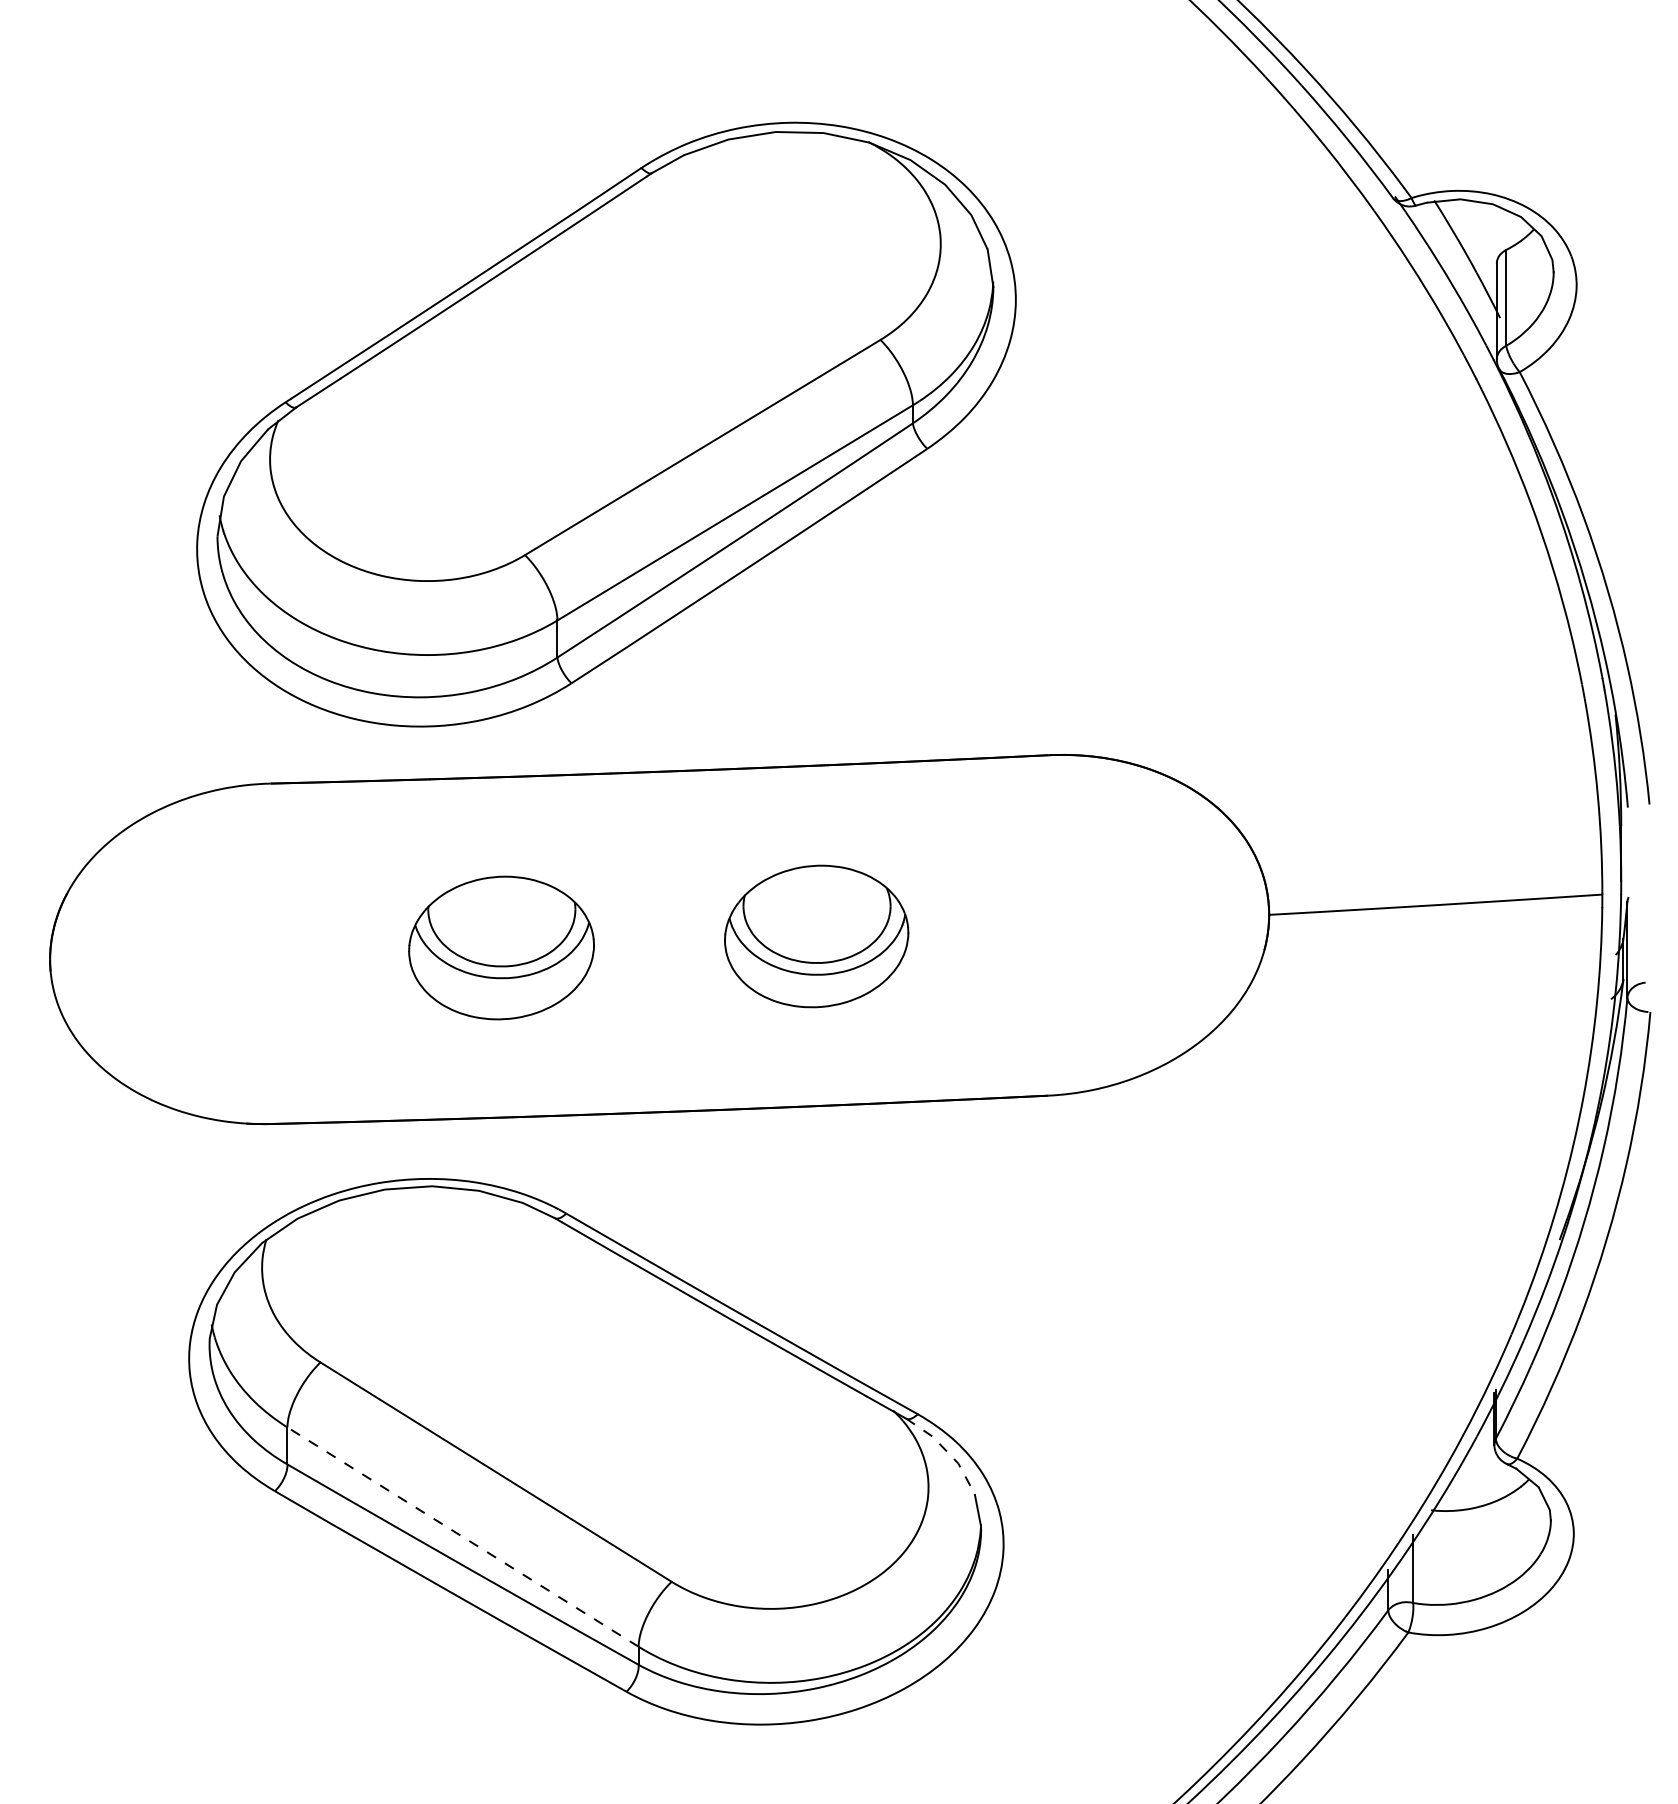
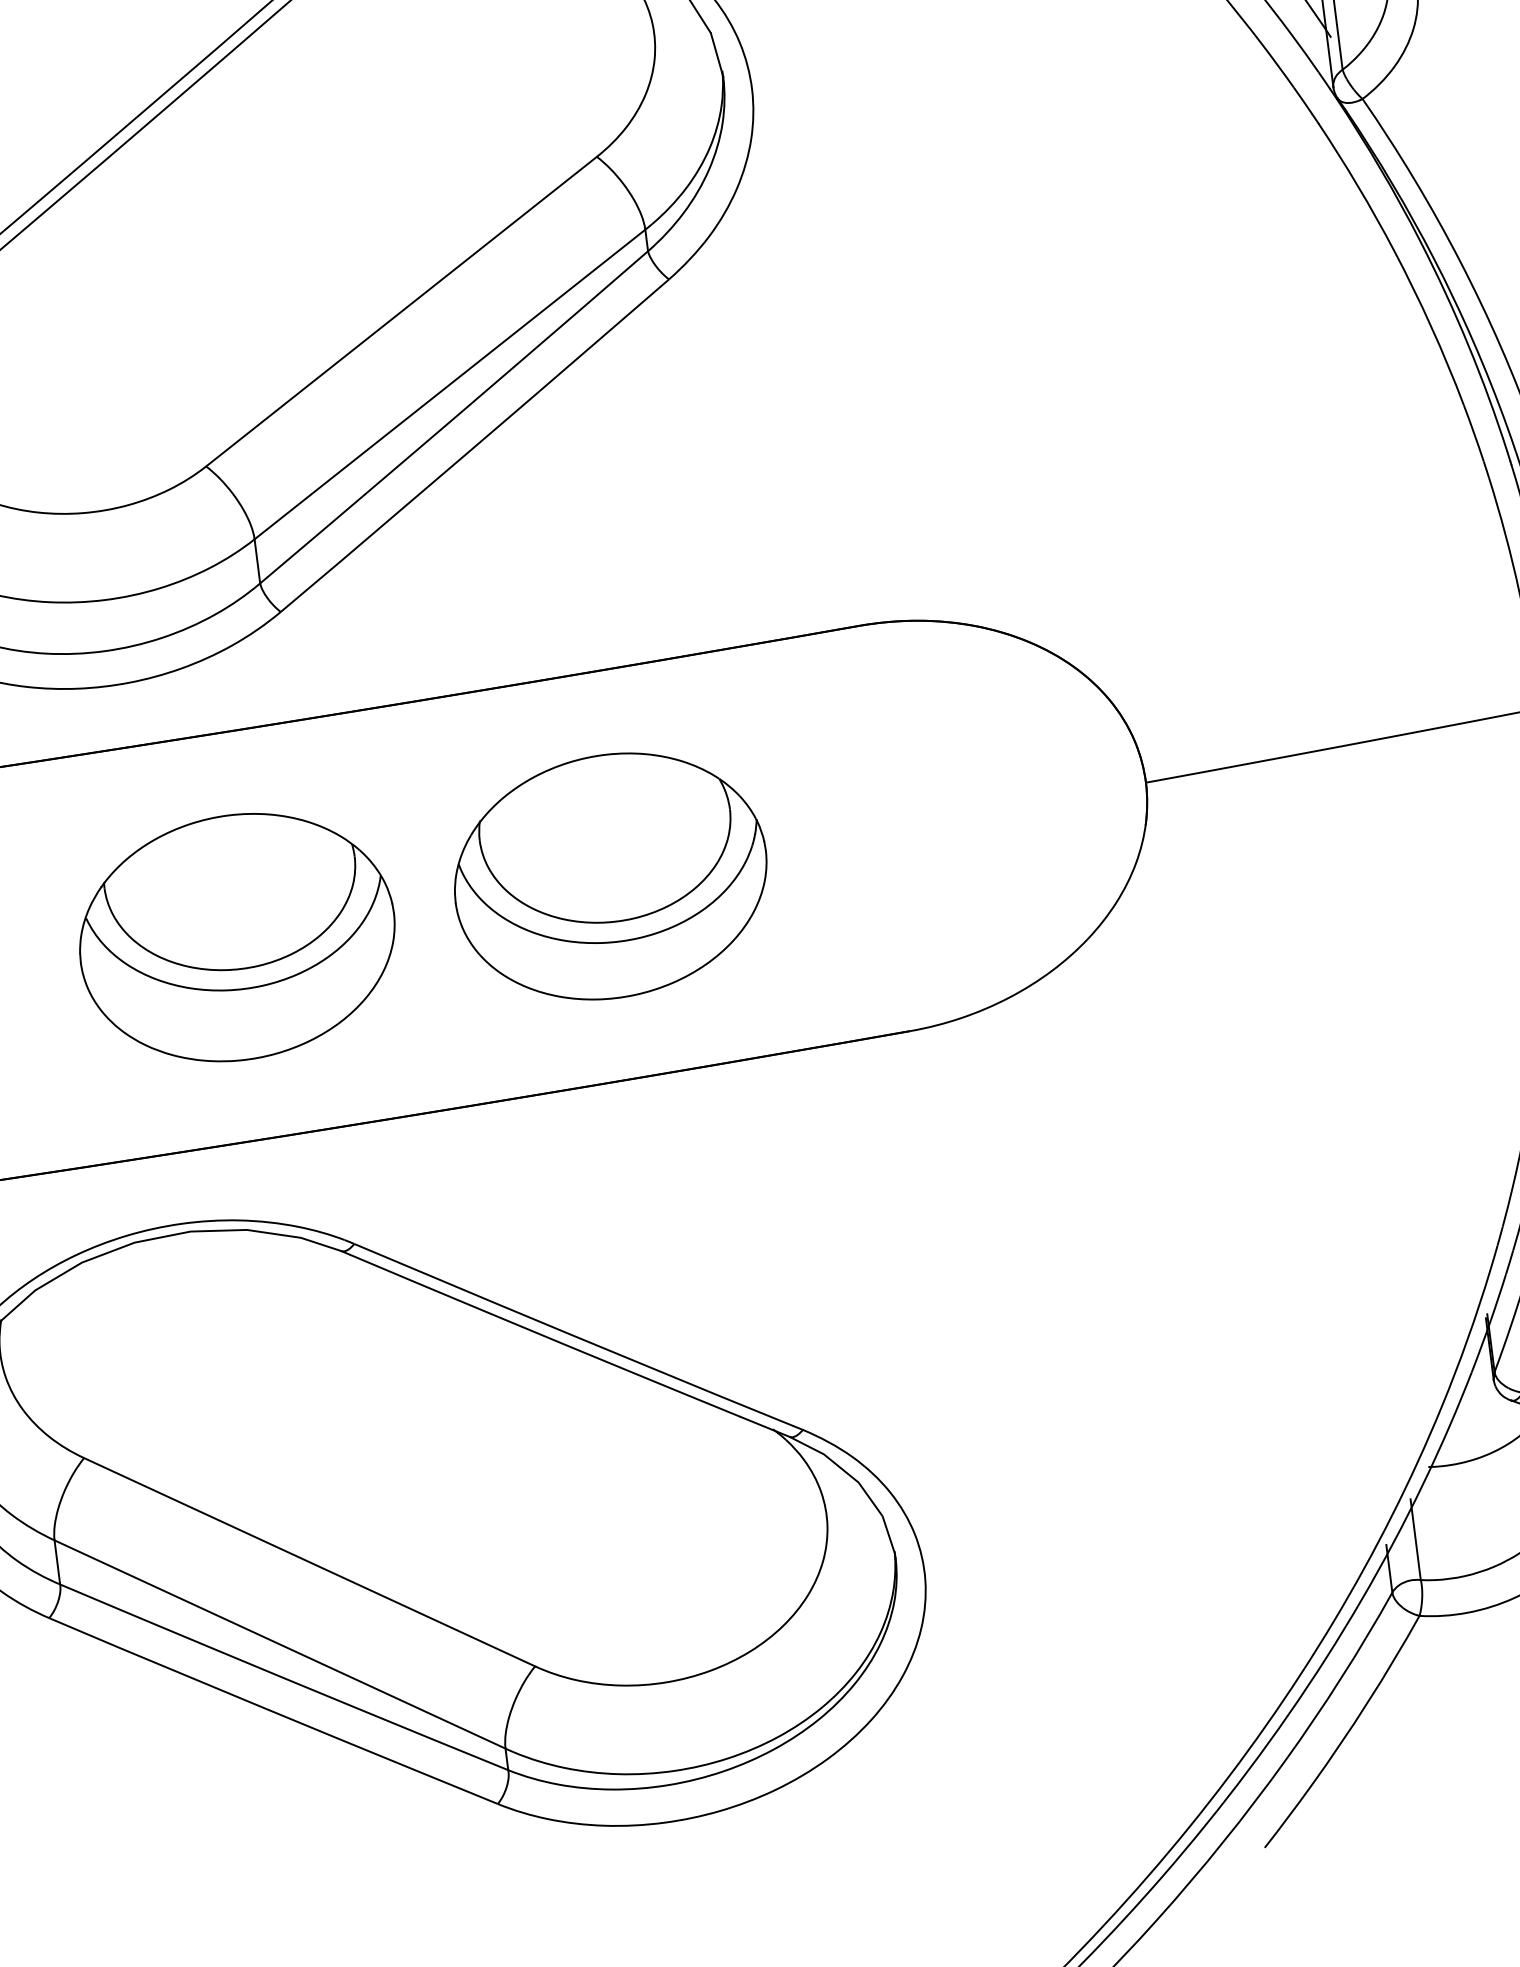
part: (816, 936) -> (610, 876), size x1.43
part: (501, 947) -> (237, 936), size x1.43
line: (946, 1450) -> (842, 1468), dashed -> solid
line: (462, 1536) -> (279, 1643), dashed -> solid

